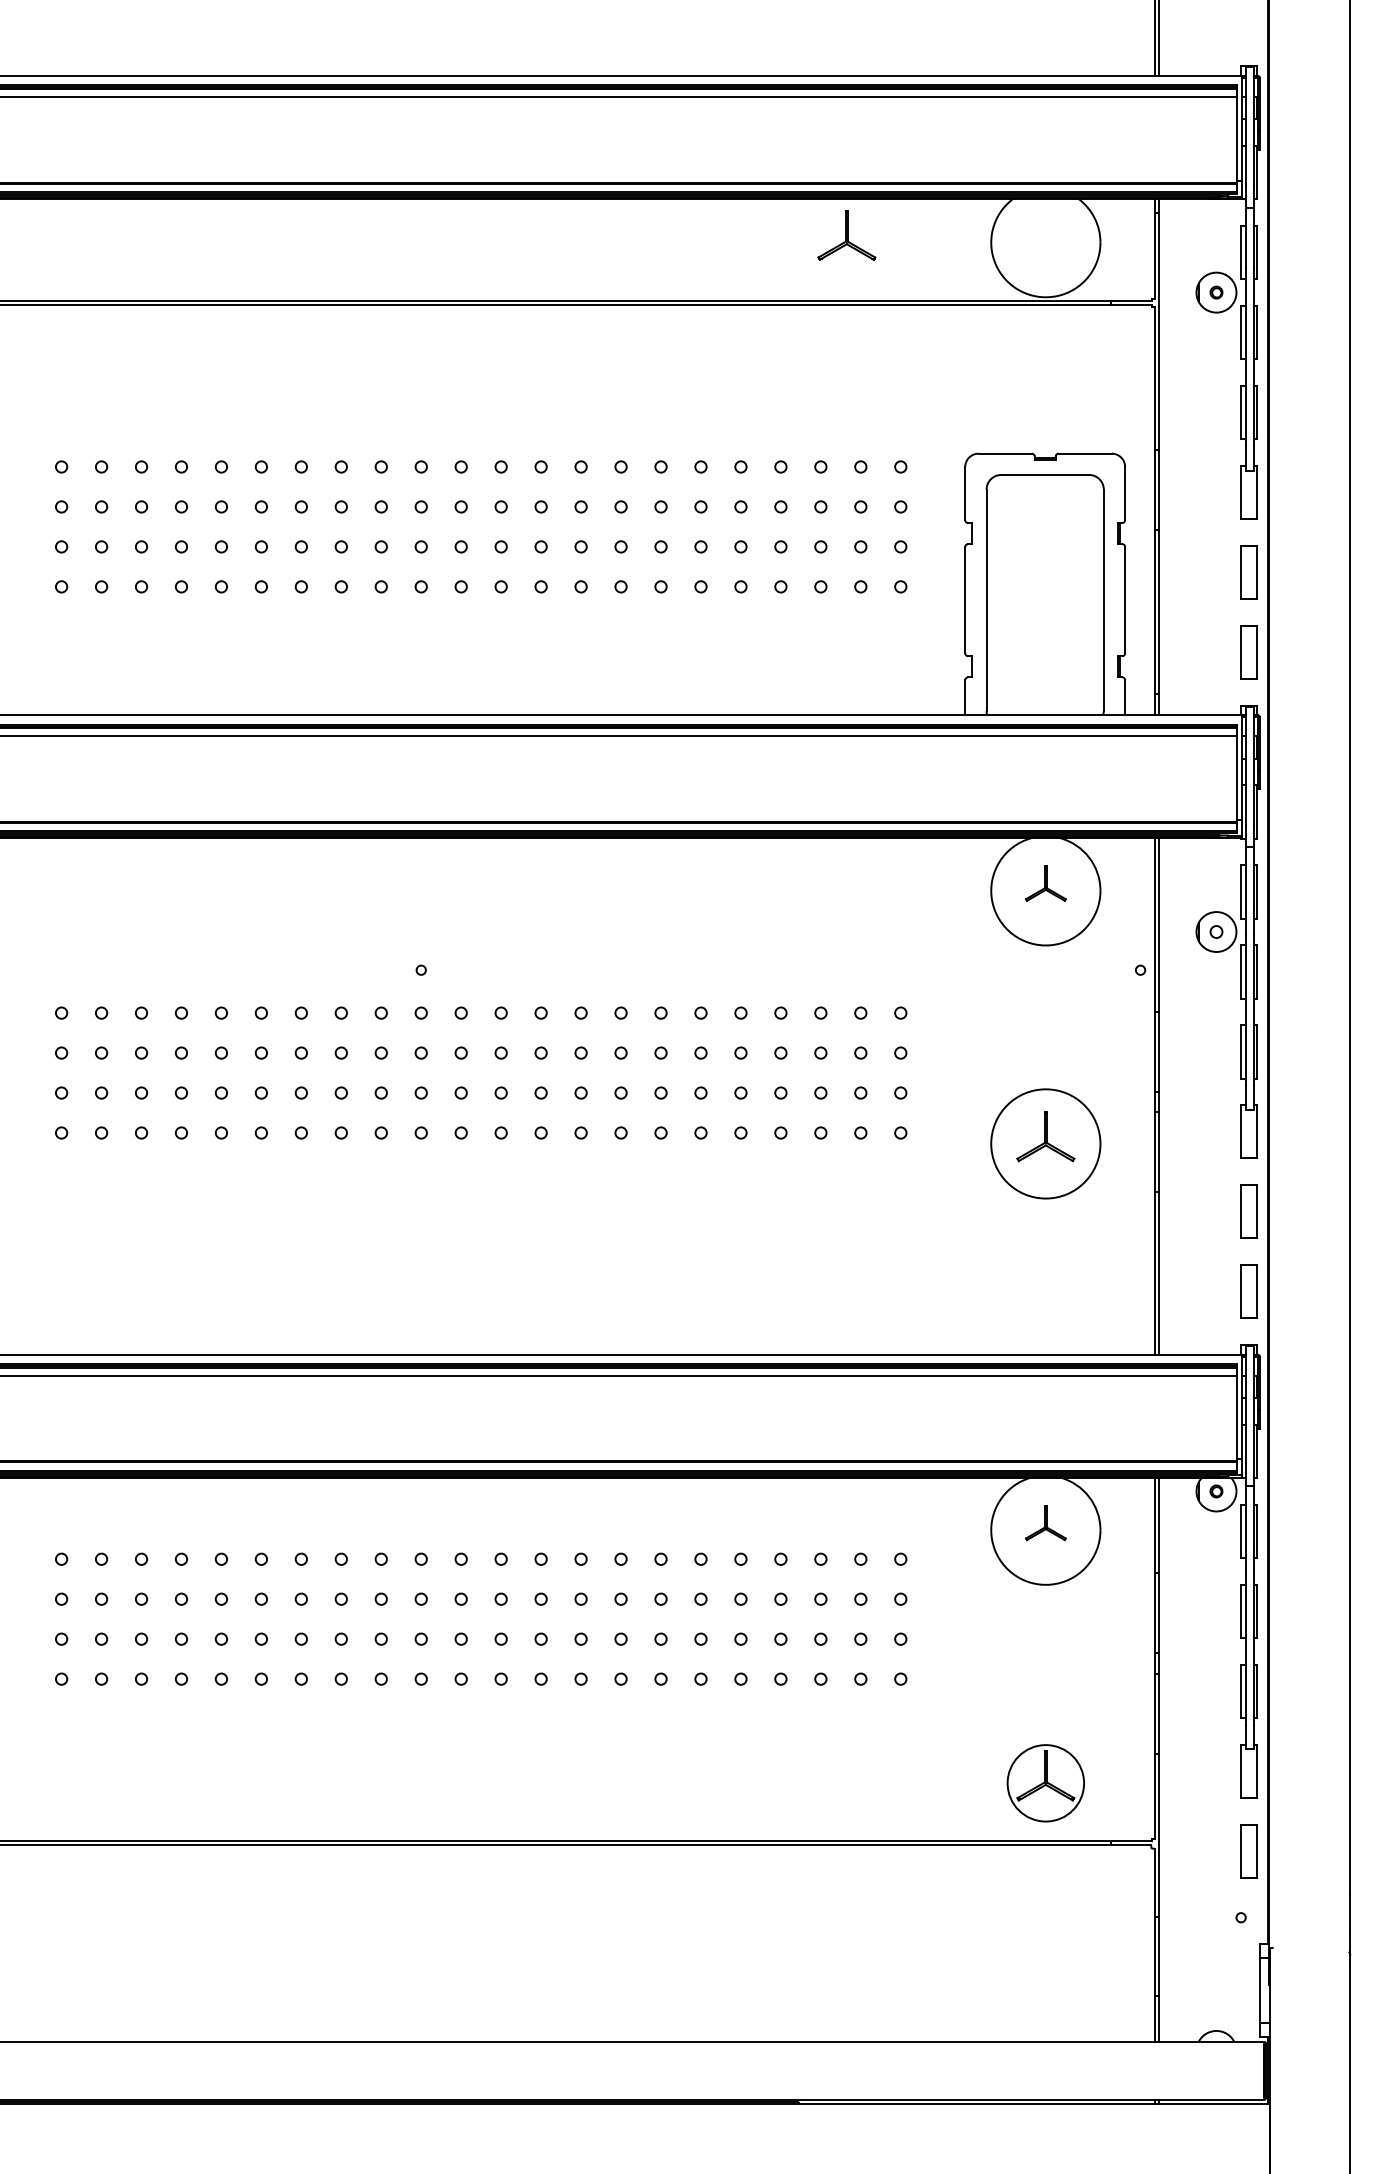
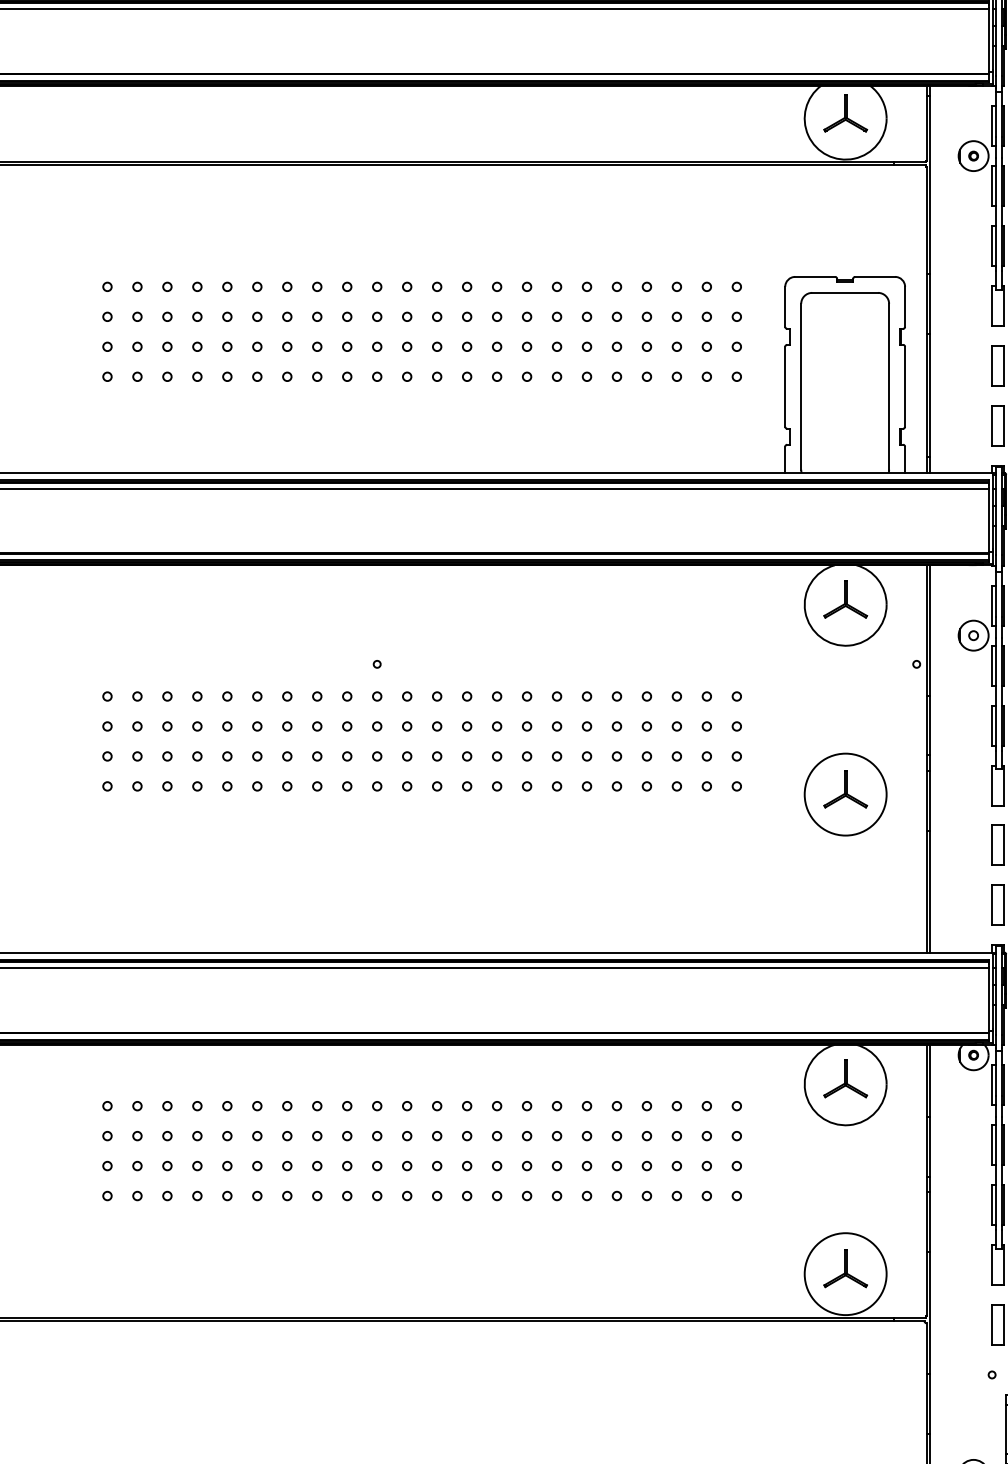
part: (846, 235) -> (845, 113), moved
part: (1045, 883) -> (845, 599), size x1.43
part: (1045, 1522) -> (845, 1078), size x1.43
circle: (1045, 1782) -> (845, 1273), size x1.43

